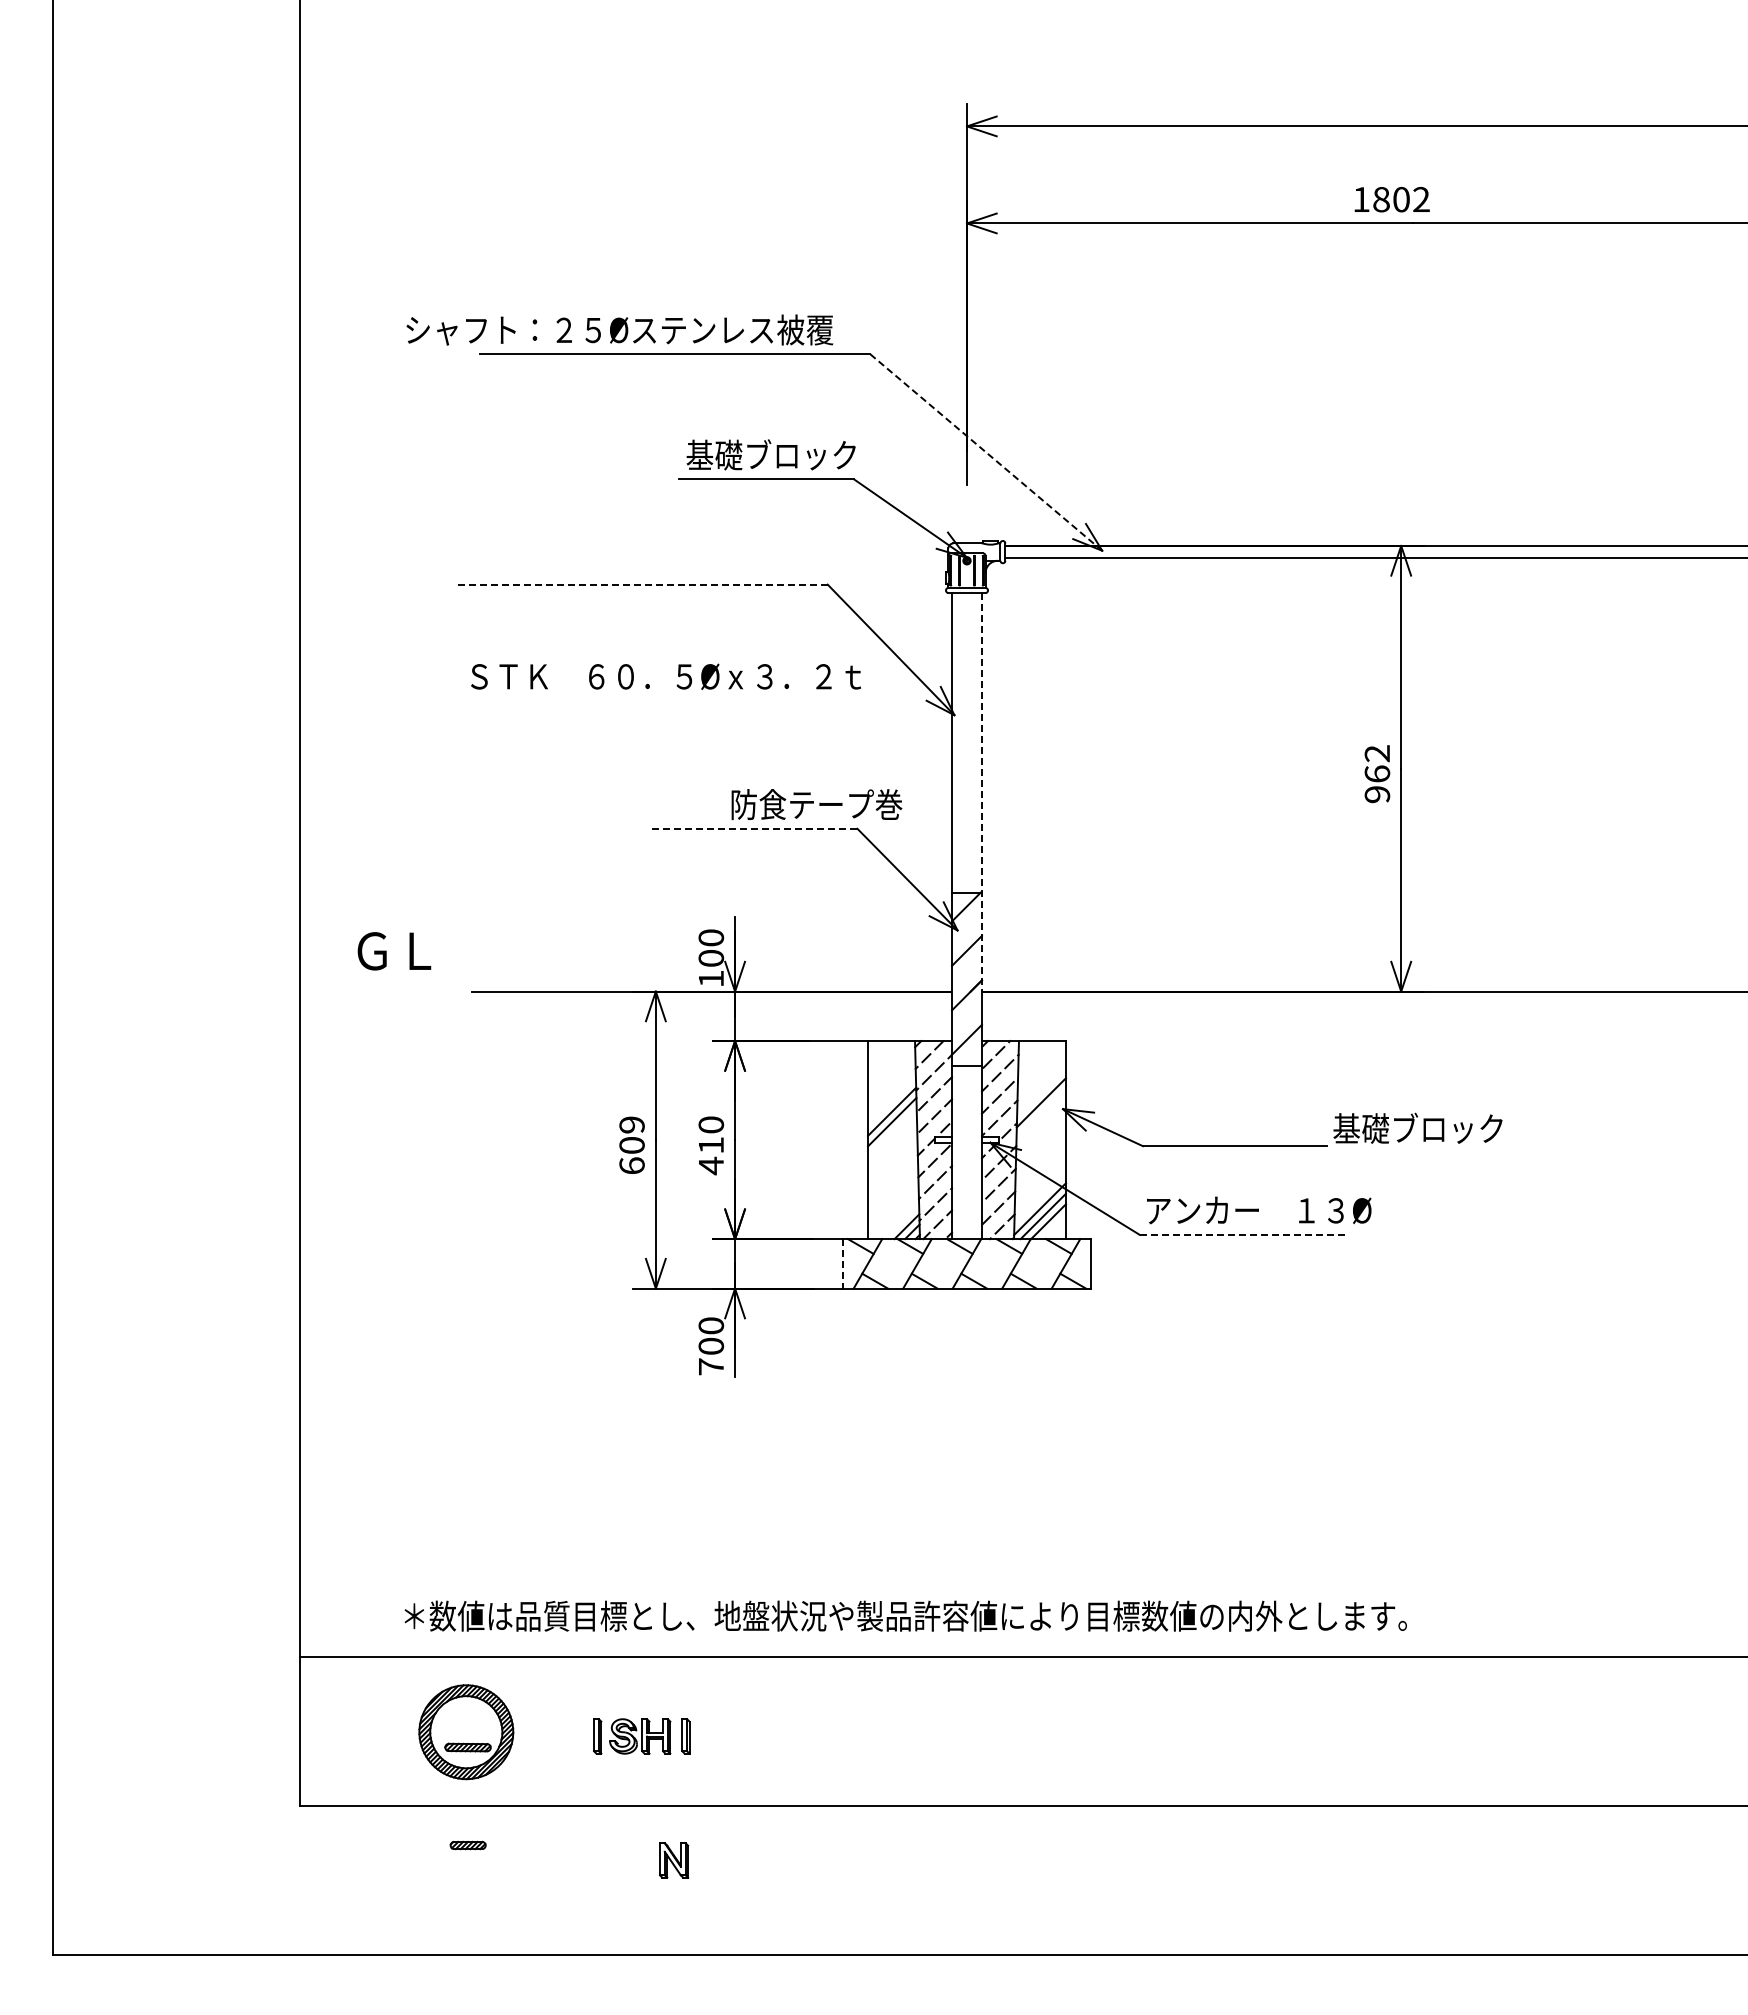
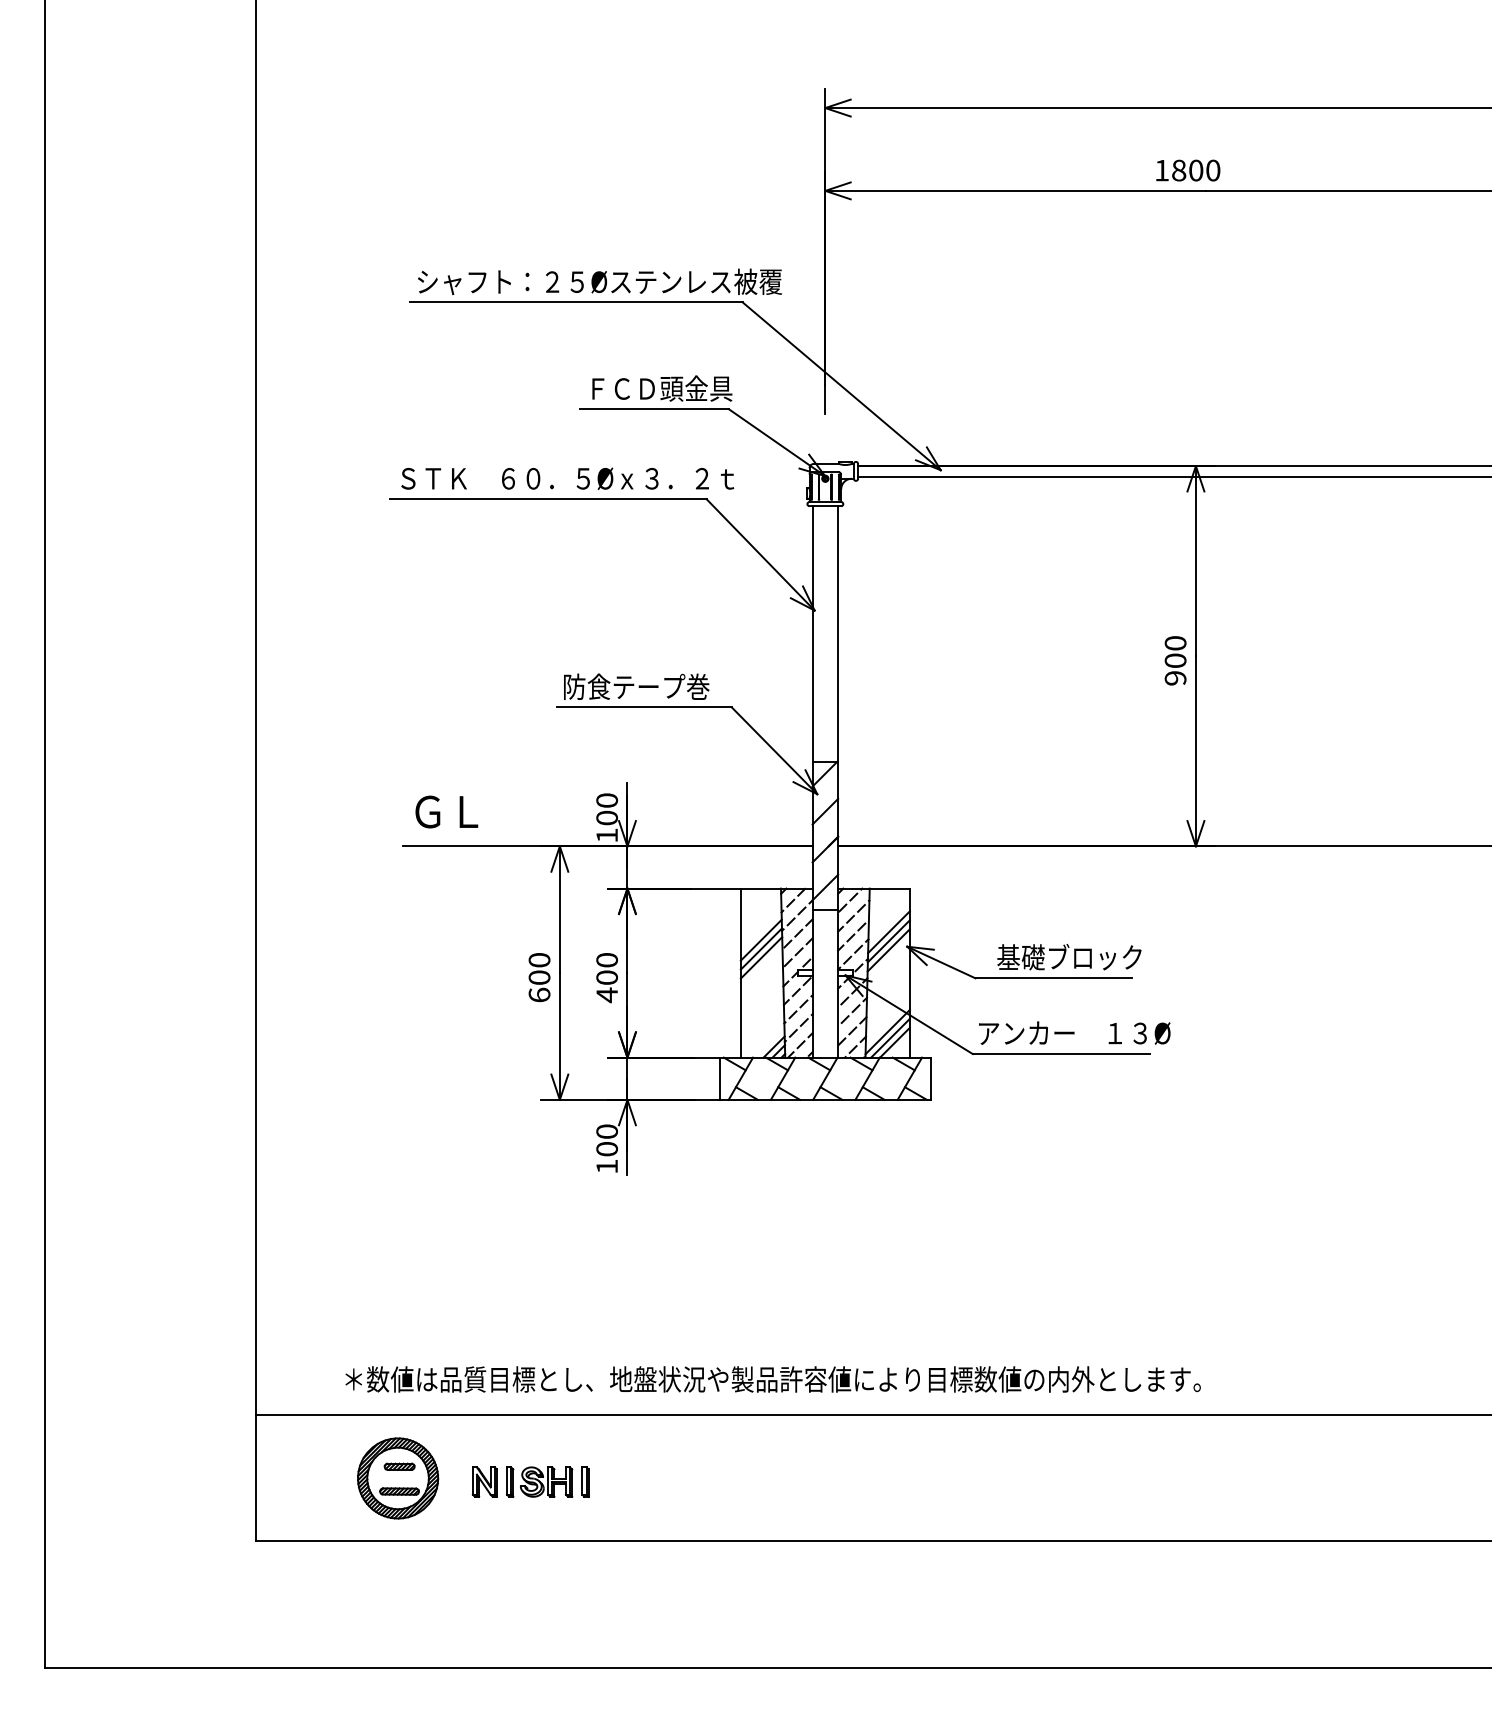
text: (1421, 199) -> (1213, 170), 1802 -> 1800
text: (619, 329) -> (599, 281), moved
line: (985, 452) -> (841, 386), dashed -> solid
text: (771, 454) -> (658, 388), 基礎ブロック -> ＦＣＤ頭金具
line: (642, 584) -> (548, 499), dashed -> solid
text: (665, 676) -> (567, 478), moved
text: (1377, 763) -> (1175, 651), 962 -> 900
line: (981, 792) -> (837, 676), dashed -> solid
text: (816, 804) -> (636, 686), moved
line: (754, 828) -> (644, 707), dashed -> solid
text: (394, 951) -> (446, 812), moved
line: (1041, 1091) -> (888, 931), added
line: (891, 1101) -> (760, 940), added
line: (1041, 1113) -> (888, 950), added
text: (631, 1124) -> (539, 959), 609 -> 600
text: (1417, 1127) -> (1069, 956), moved
text: (711, 1145) -> (607, 977), 410 -> 400
line: (1243, 1234) -> (1061, 1053), dashed -> solid
line: (843, 1263) -> (719, 1078), dashed -> solid
text: (711, 1366) -> (607, 1166), 700 -> 100
part: (467, 1845) -> (399, 1466), moved
part: (673, 1860) -> (484, 1482), moved

